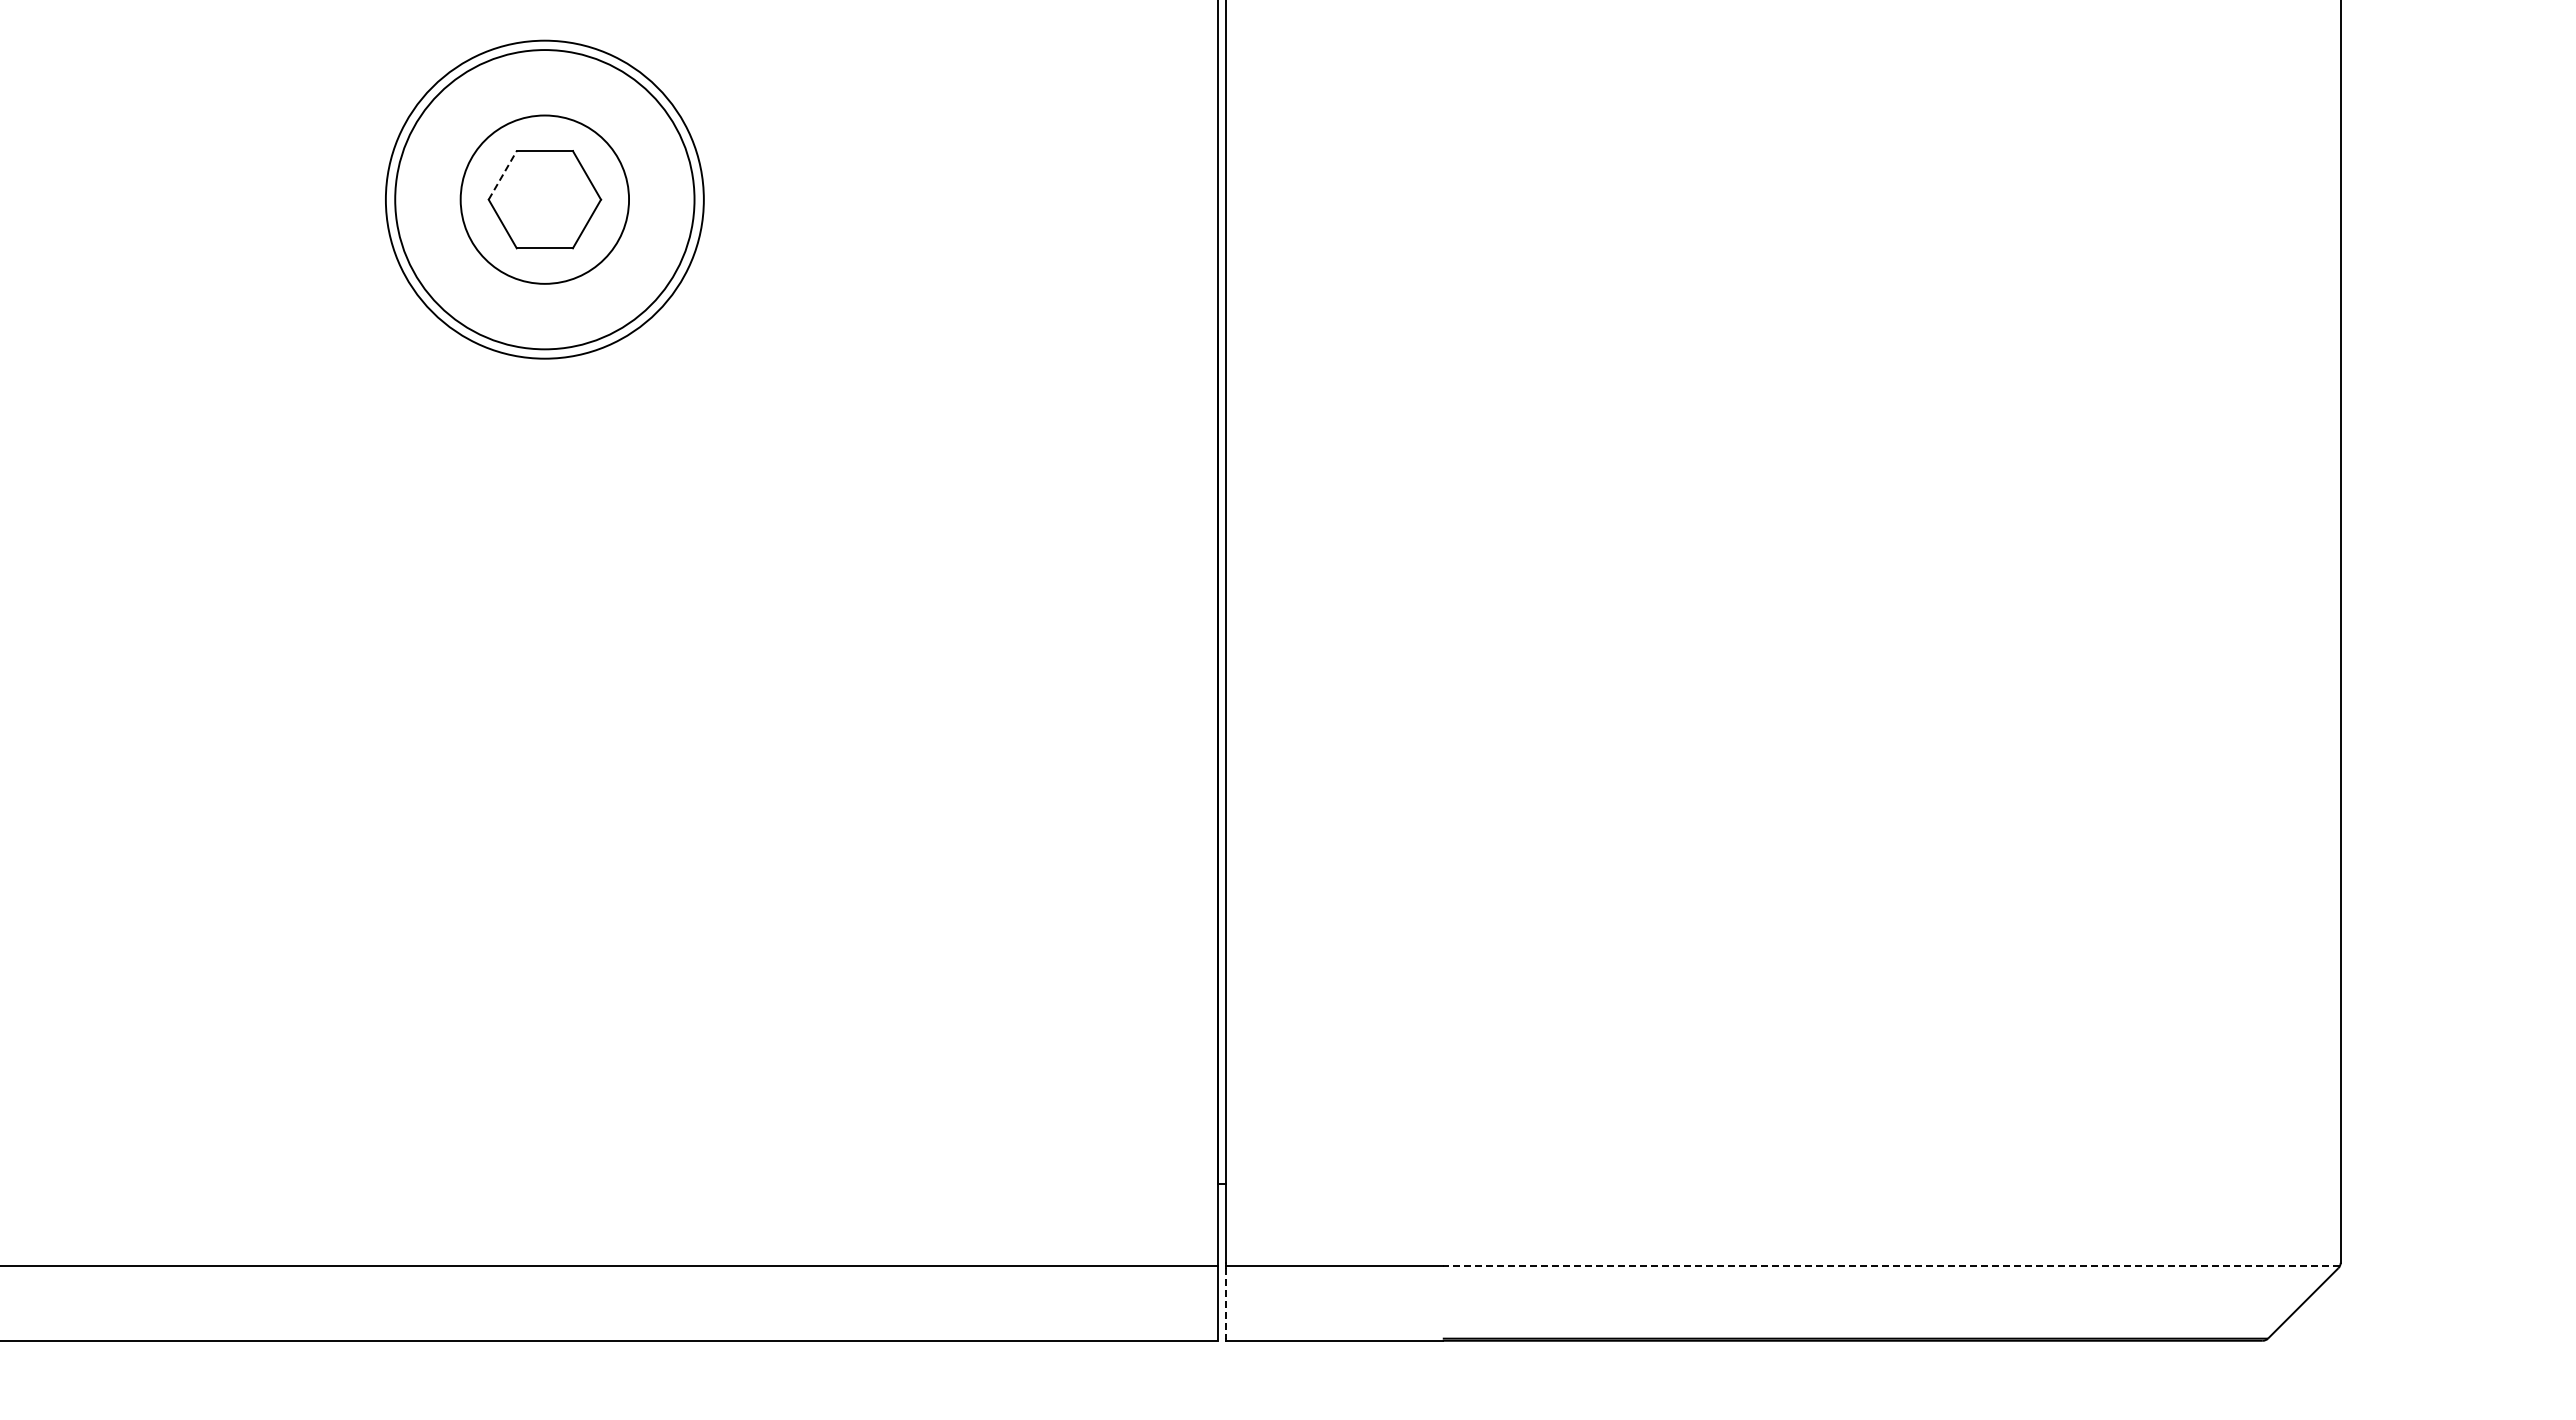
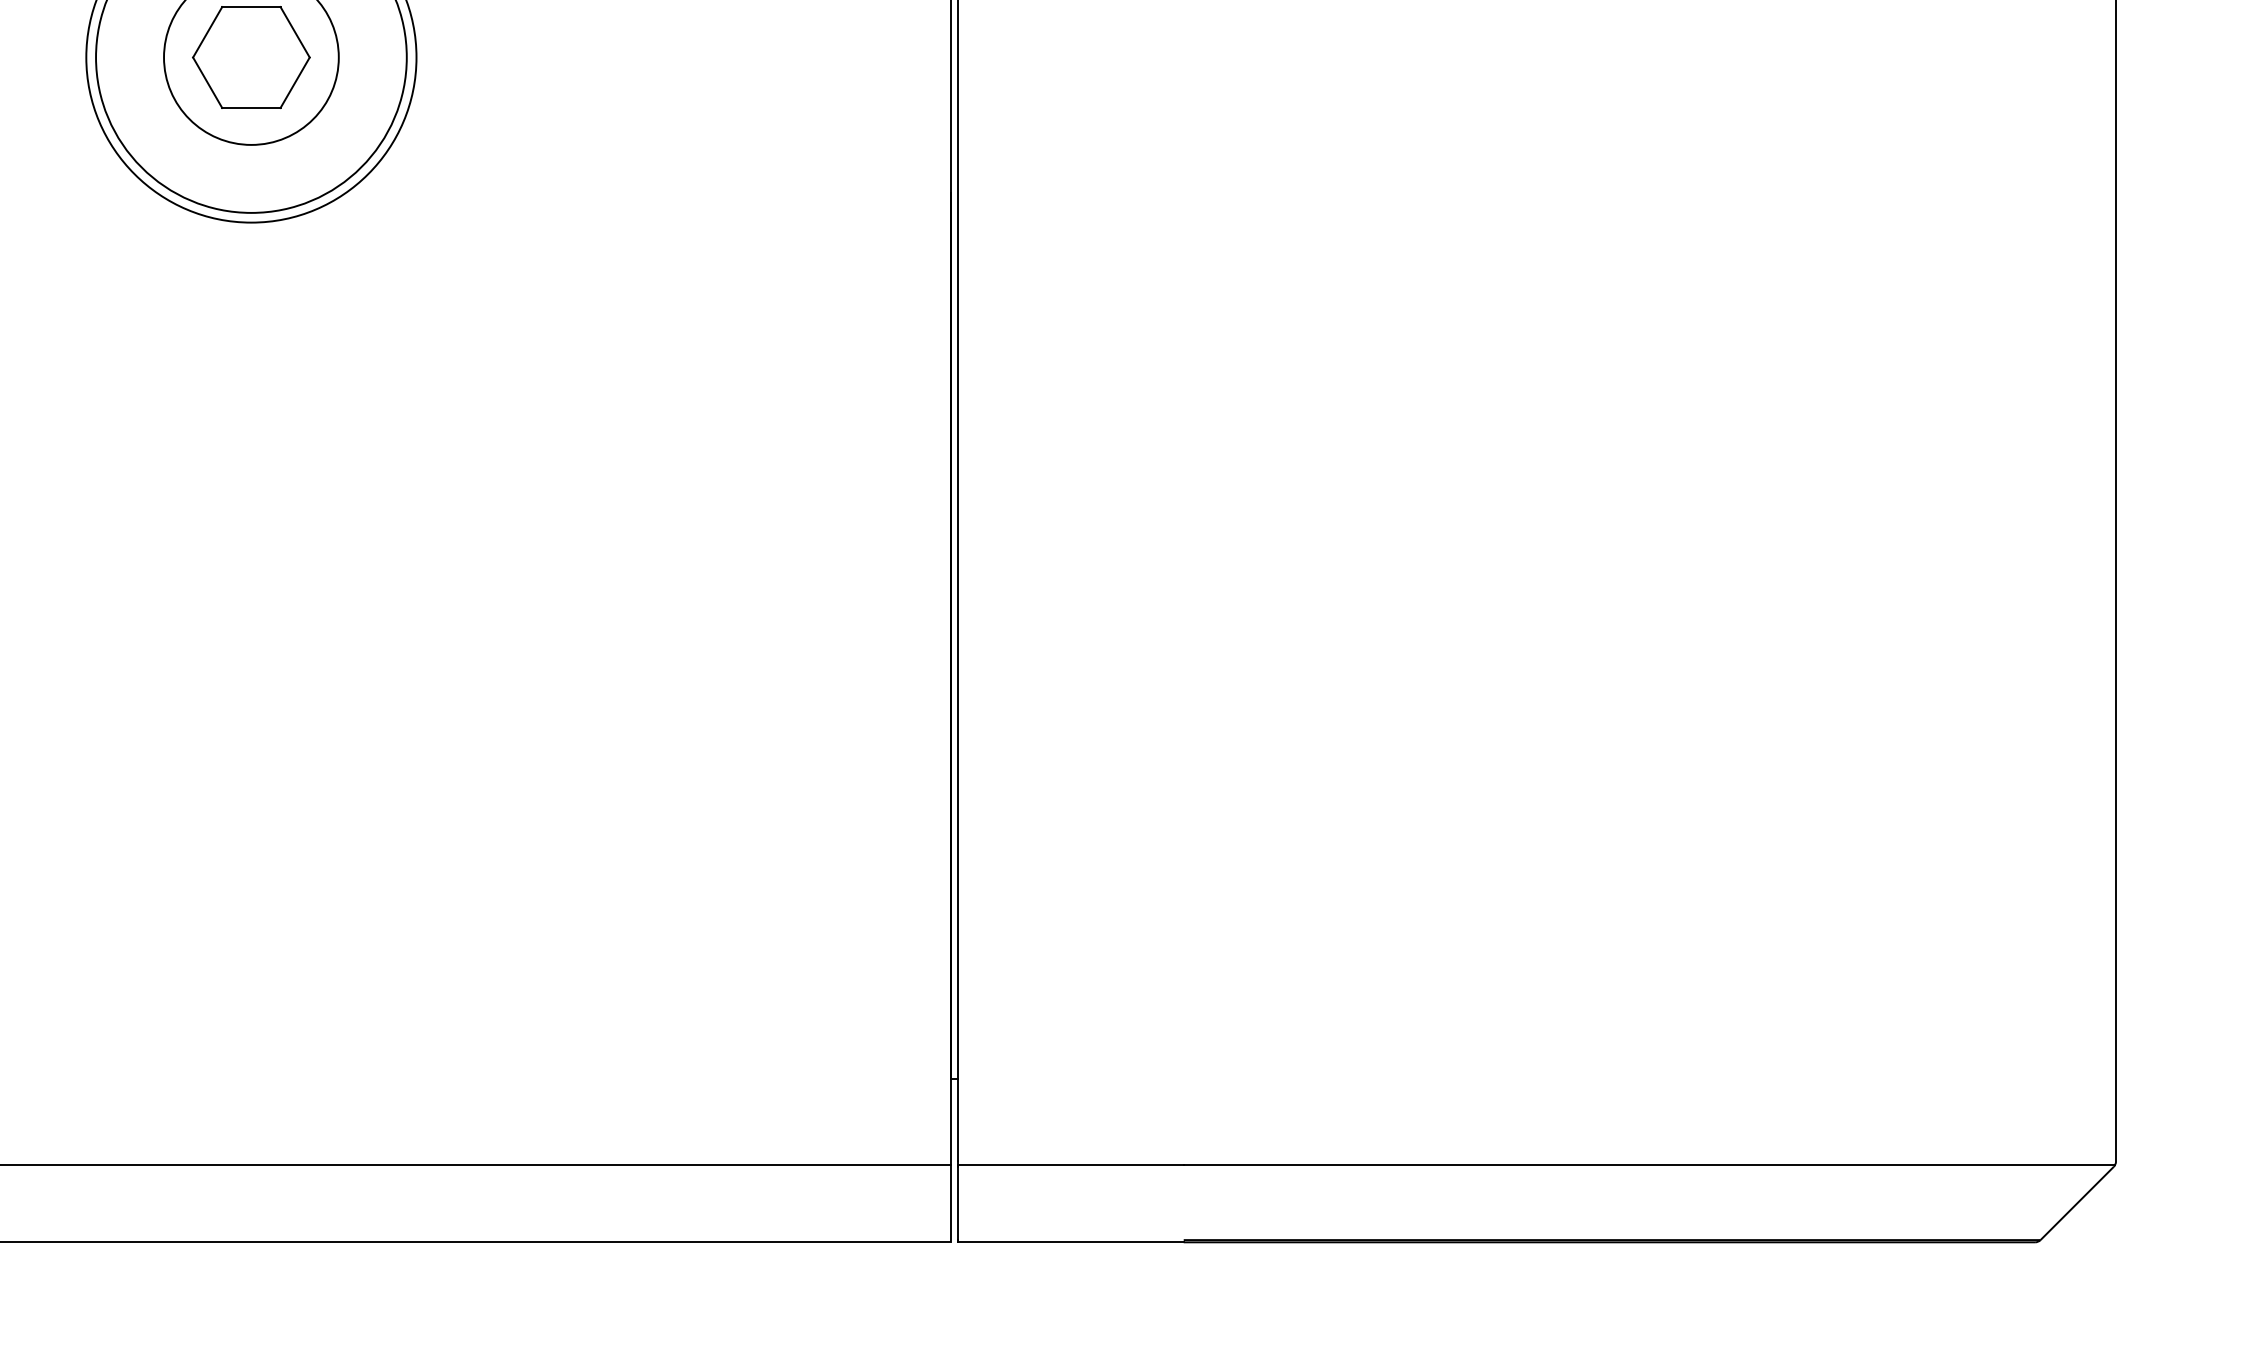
line: (502, 174) -> (207, 31), dashed -> solid
line: (1891, 1265) -> (1649, 1164), dashed -> solid
line: (1225, 1303) -> (958, 1203), dashed -> solid

